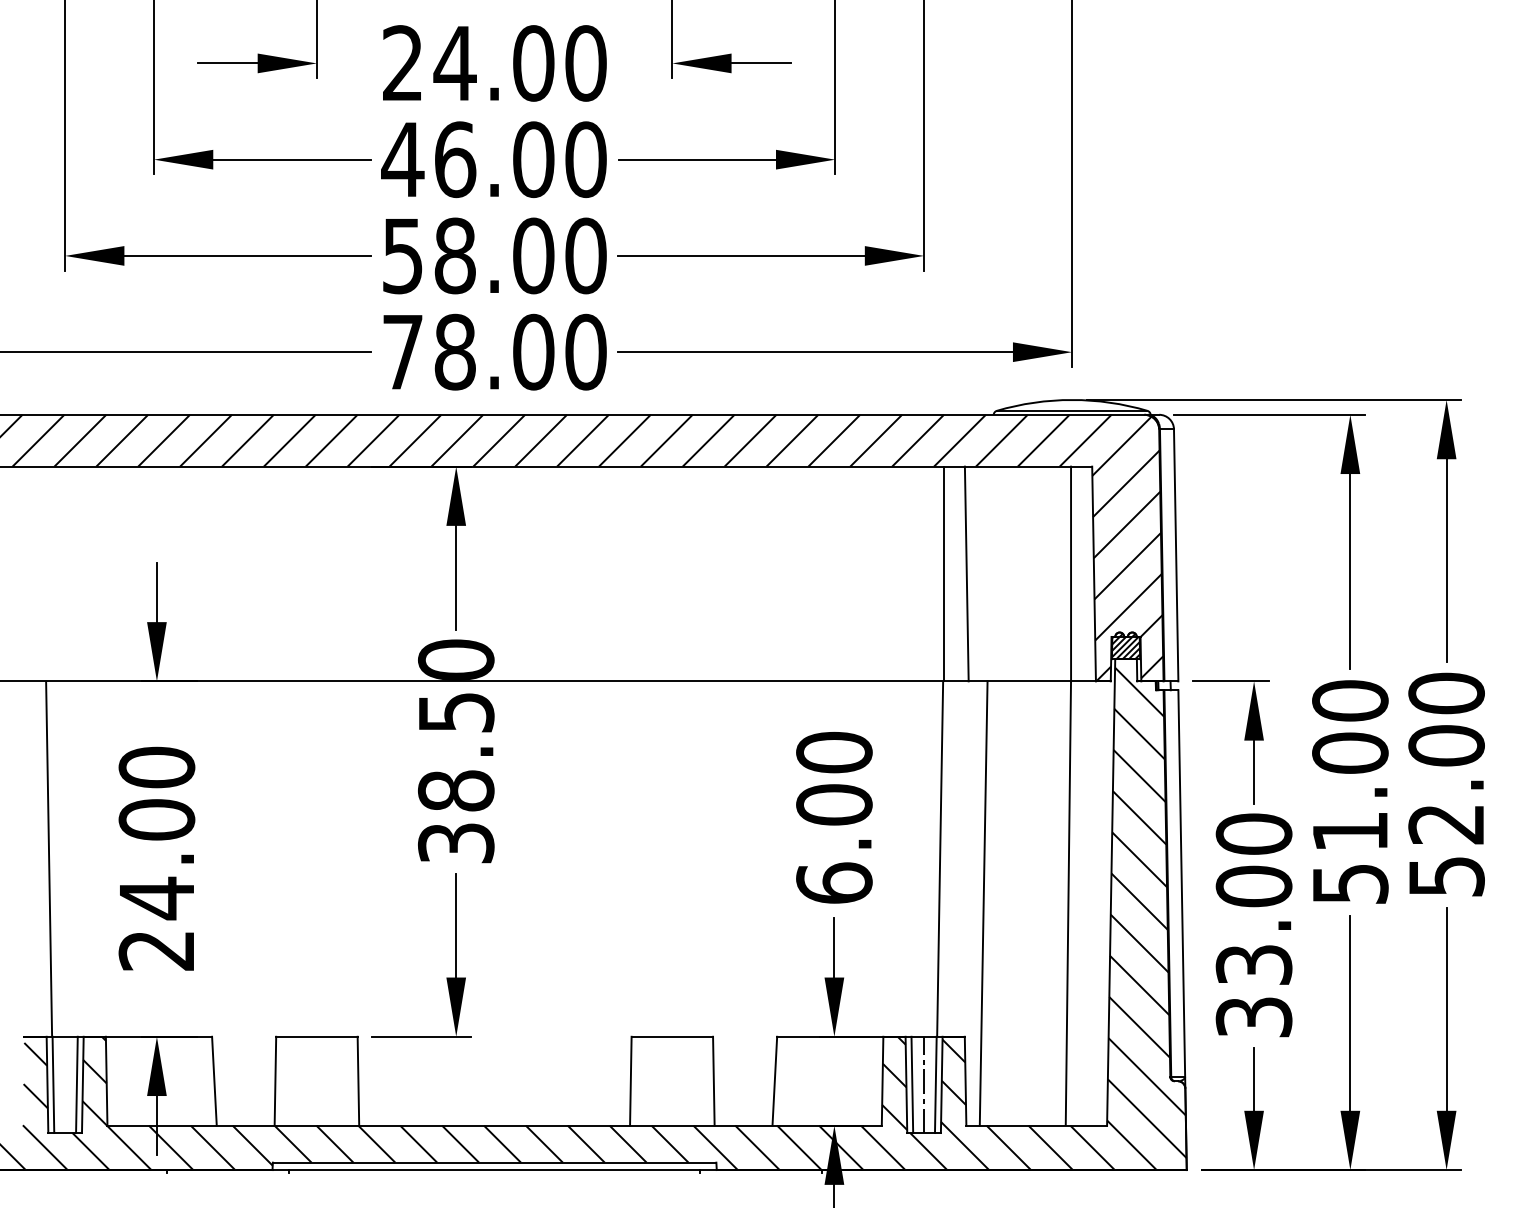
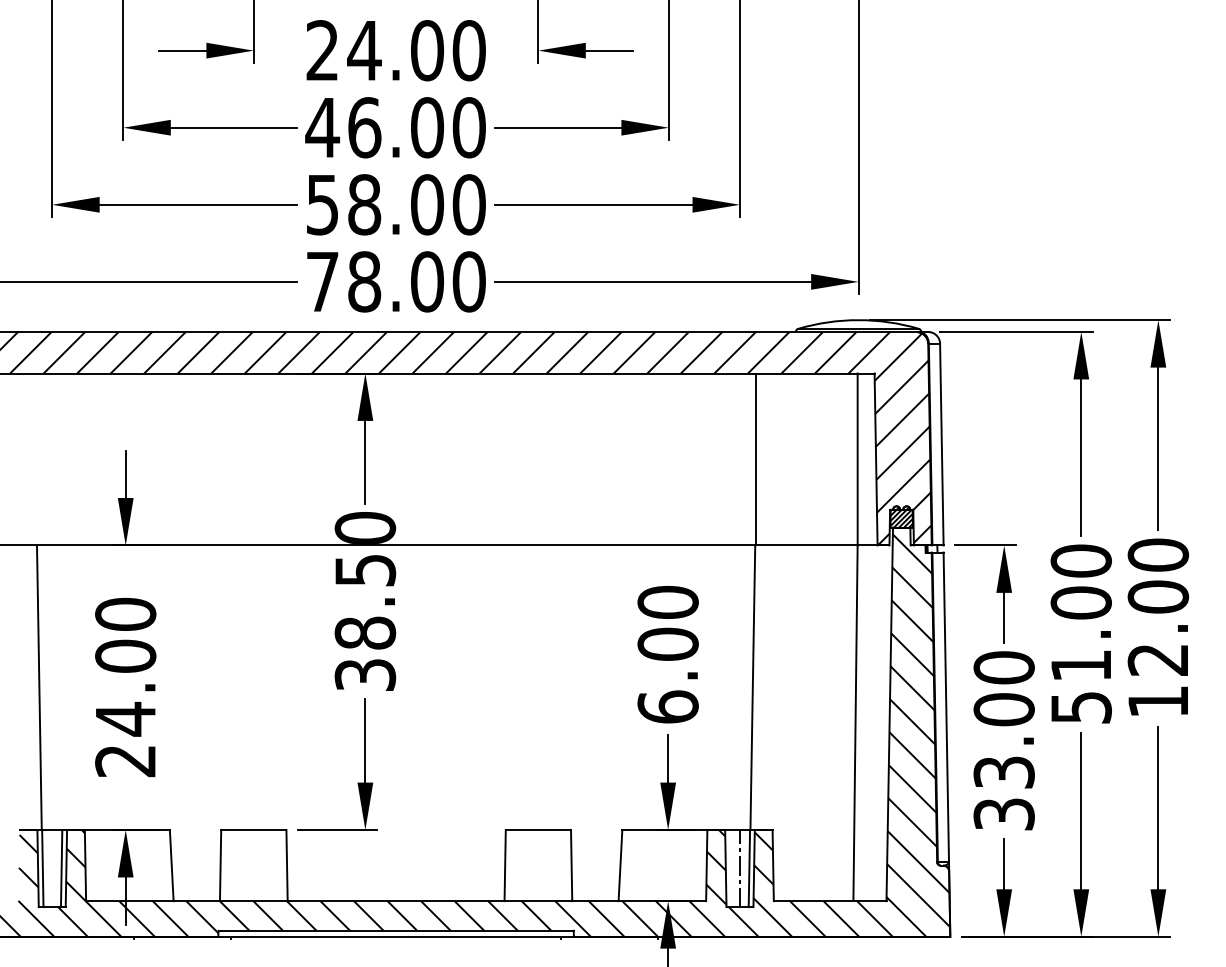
line: (966, 573) -> (773, 459), removed
text: (1446, 876) -> (1158, 701), 52.00 -> 12.00
line: (983, 903) -> (787, 723), removed
line: (912, 1084) -> (730, 868), removed

